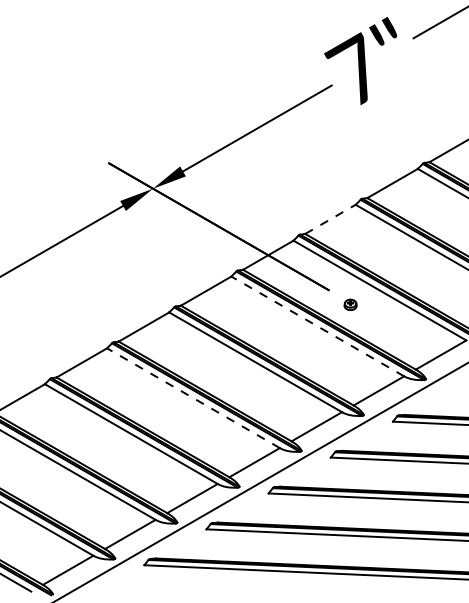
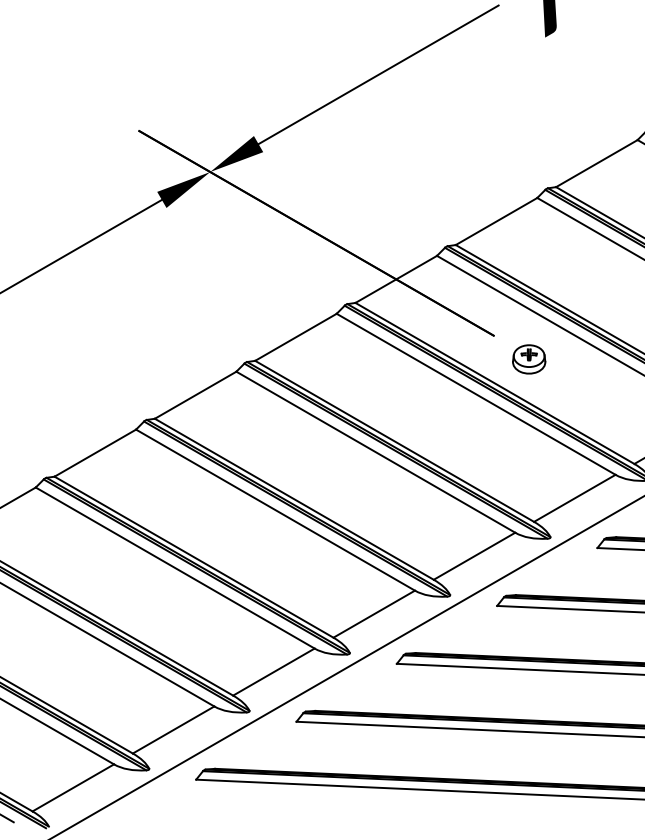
line: (330, 219) -> (496, 221), dashed -> solid
part: (350, 304) -> (528, 358), size x1.67
line: (317, 326) -> (475, 394), dashed -> solid
line: (193, 398) -> (275, 510), dashed -> solid

